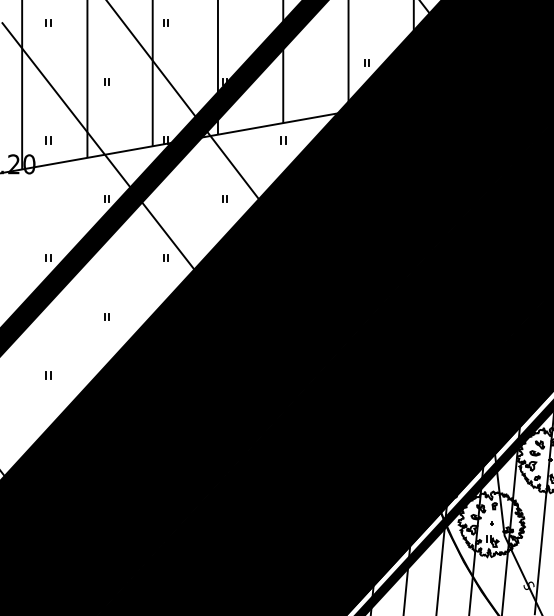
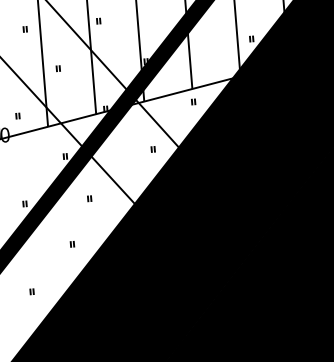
part: (48, 22) -> (25, 29), moved
part: (165, 257) -> (89, 198), moved

